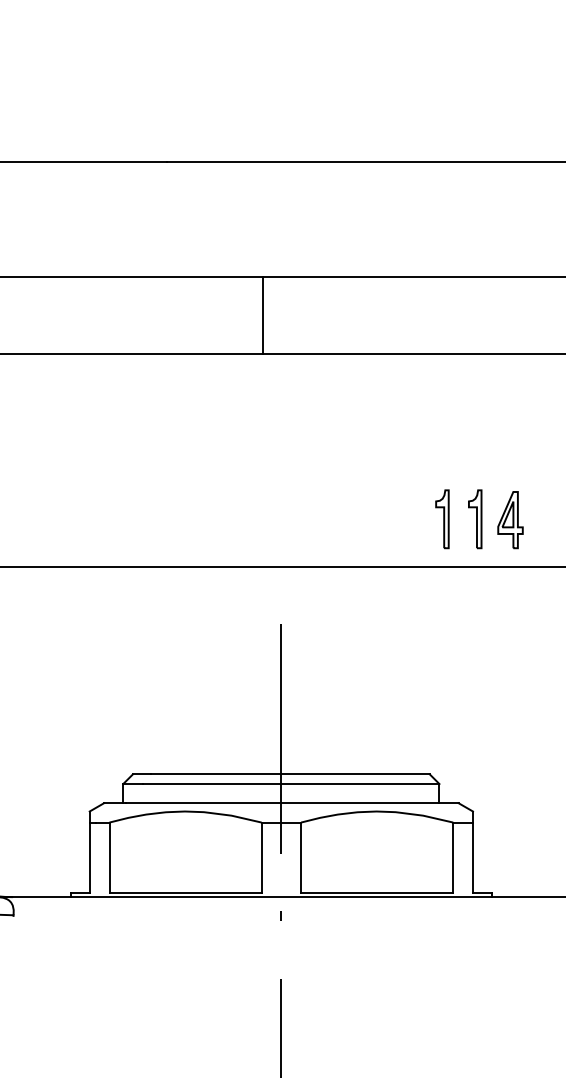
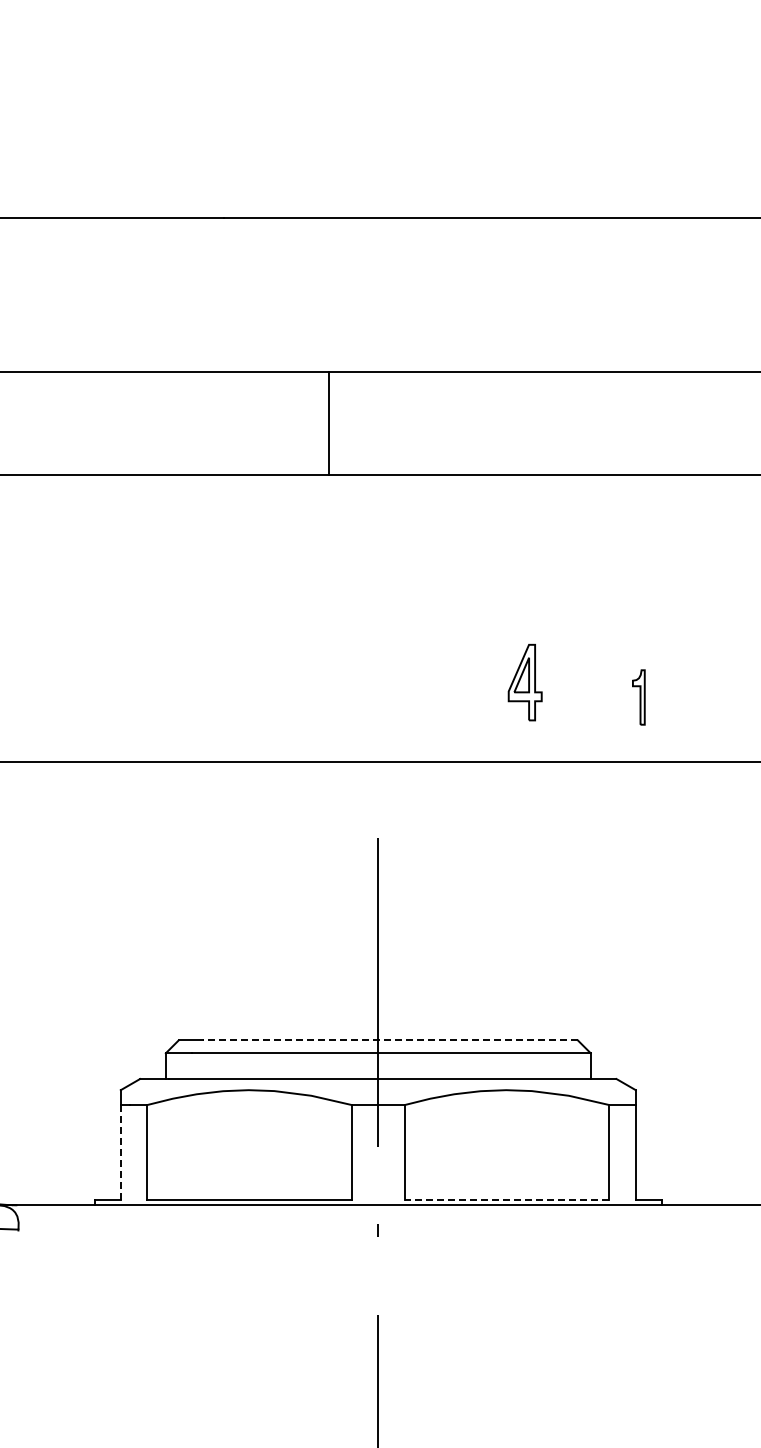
line: (262, 315) -> (329, 423), moved
part: (442, 519) -> (594, 697), removed
part: (475, 519) -> (638, 697), size x0.7
part: (509, 520) -> (524, 682), moved
line: (290, 774) -> (390, 1040), solid -> dashed
line: (89, 857) -> (120, 1152), solid -> dashed
line: (376, 893) -> (506, 1200), solid -> dashed

